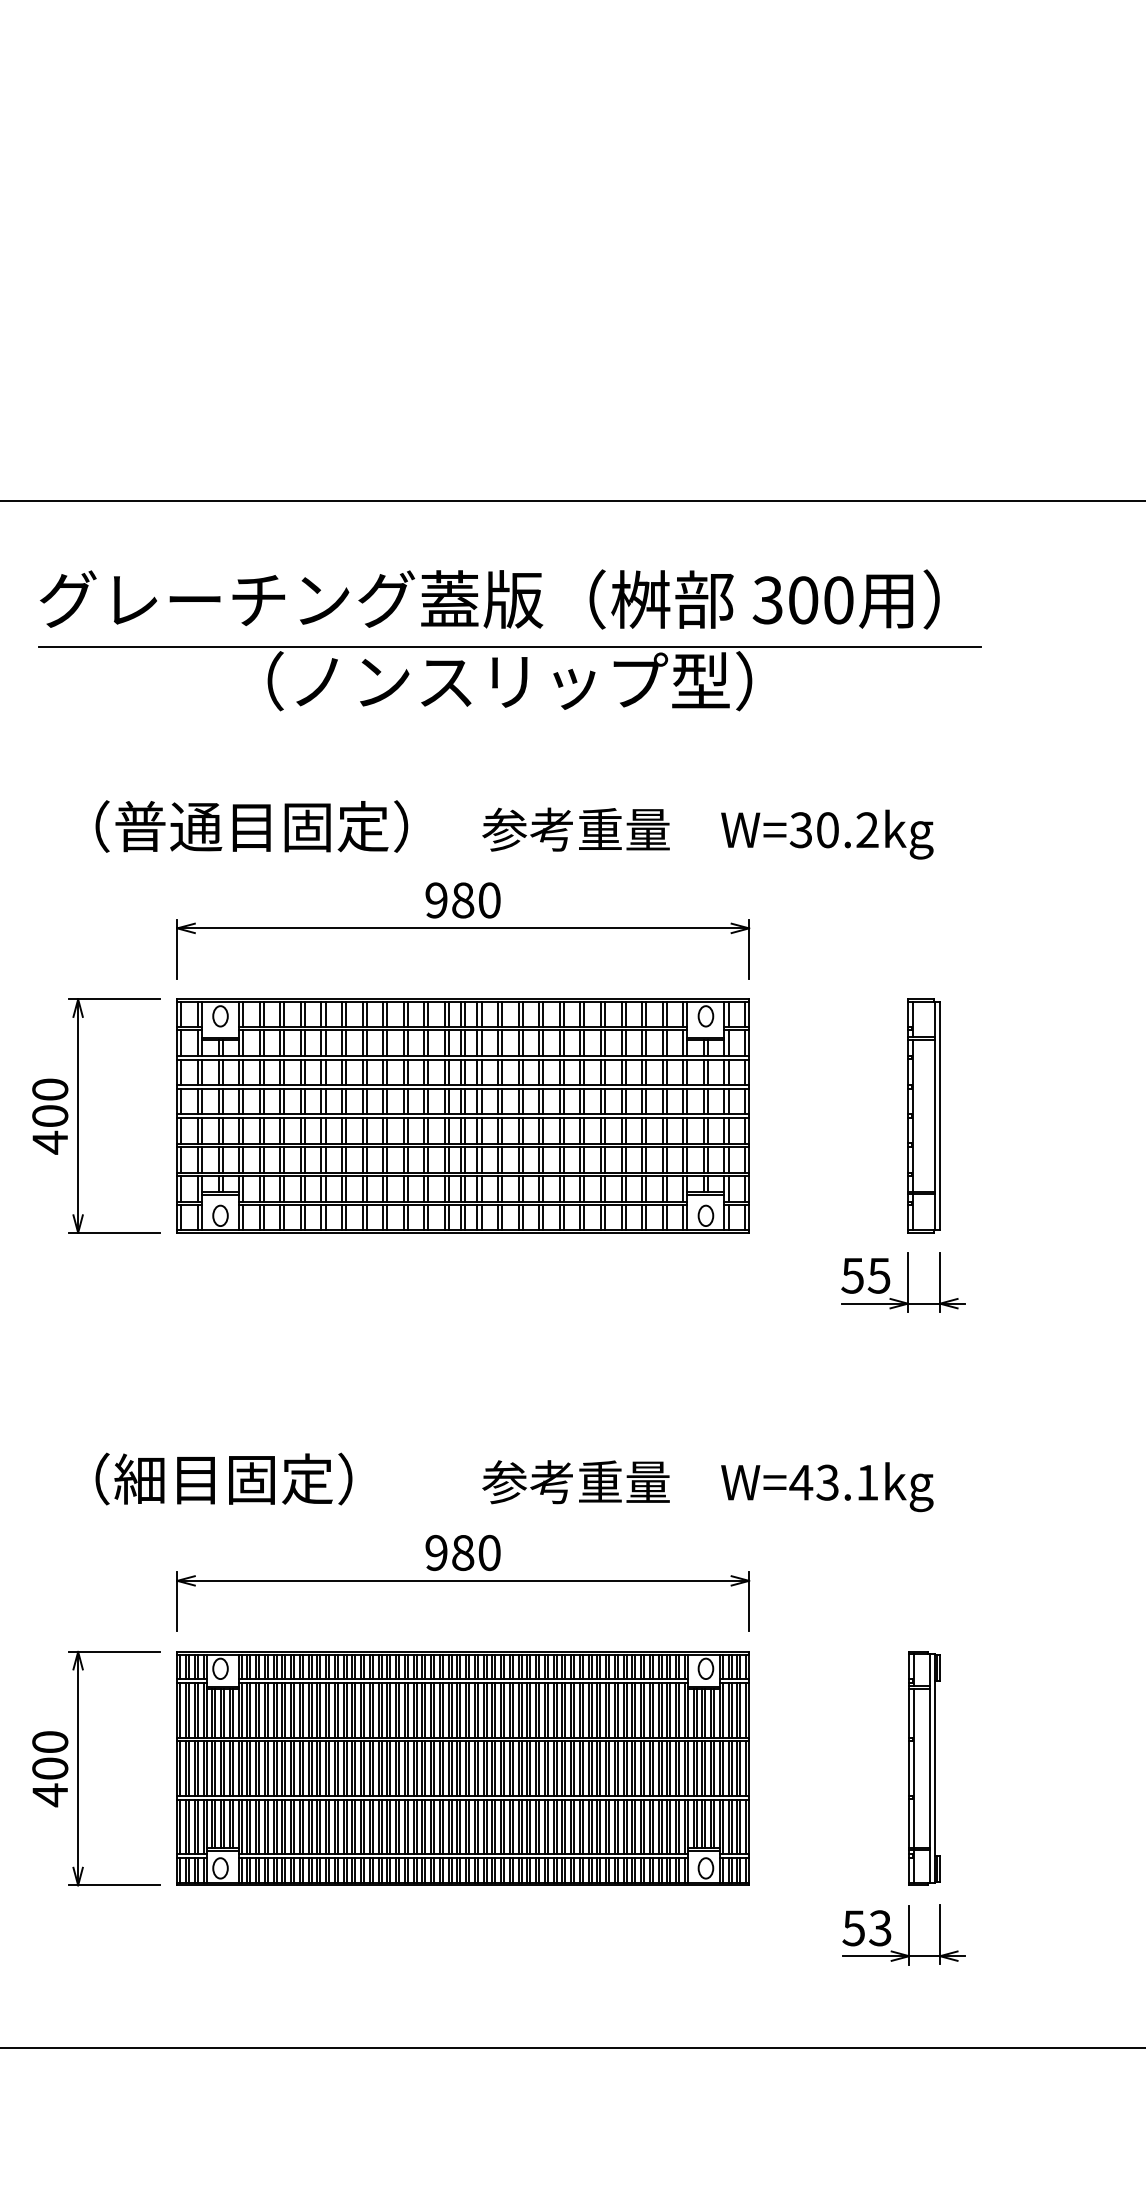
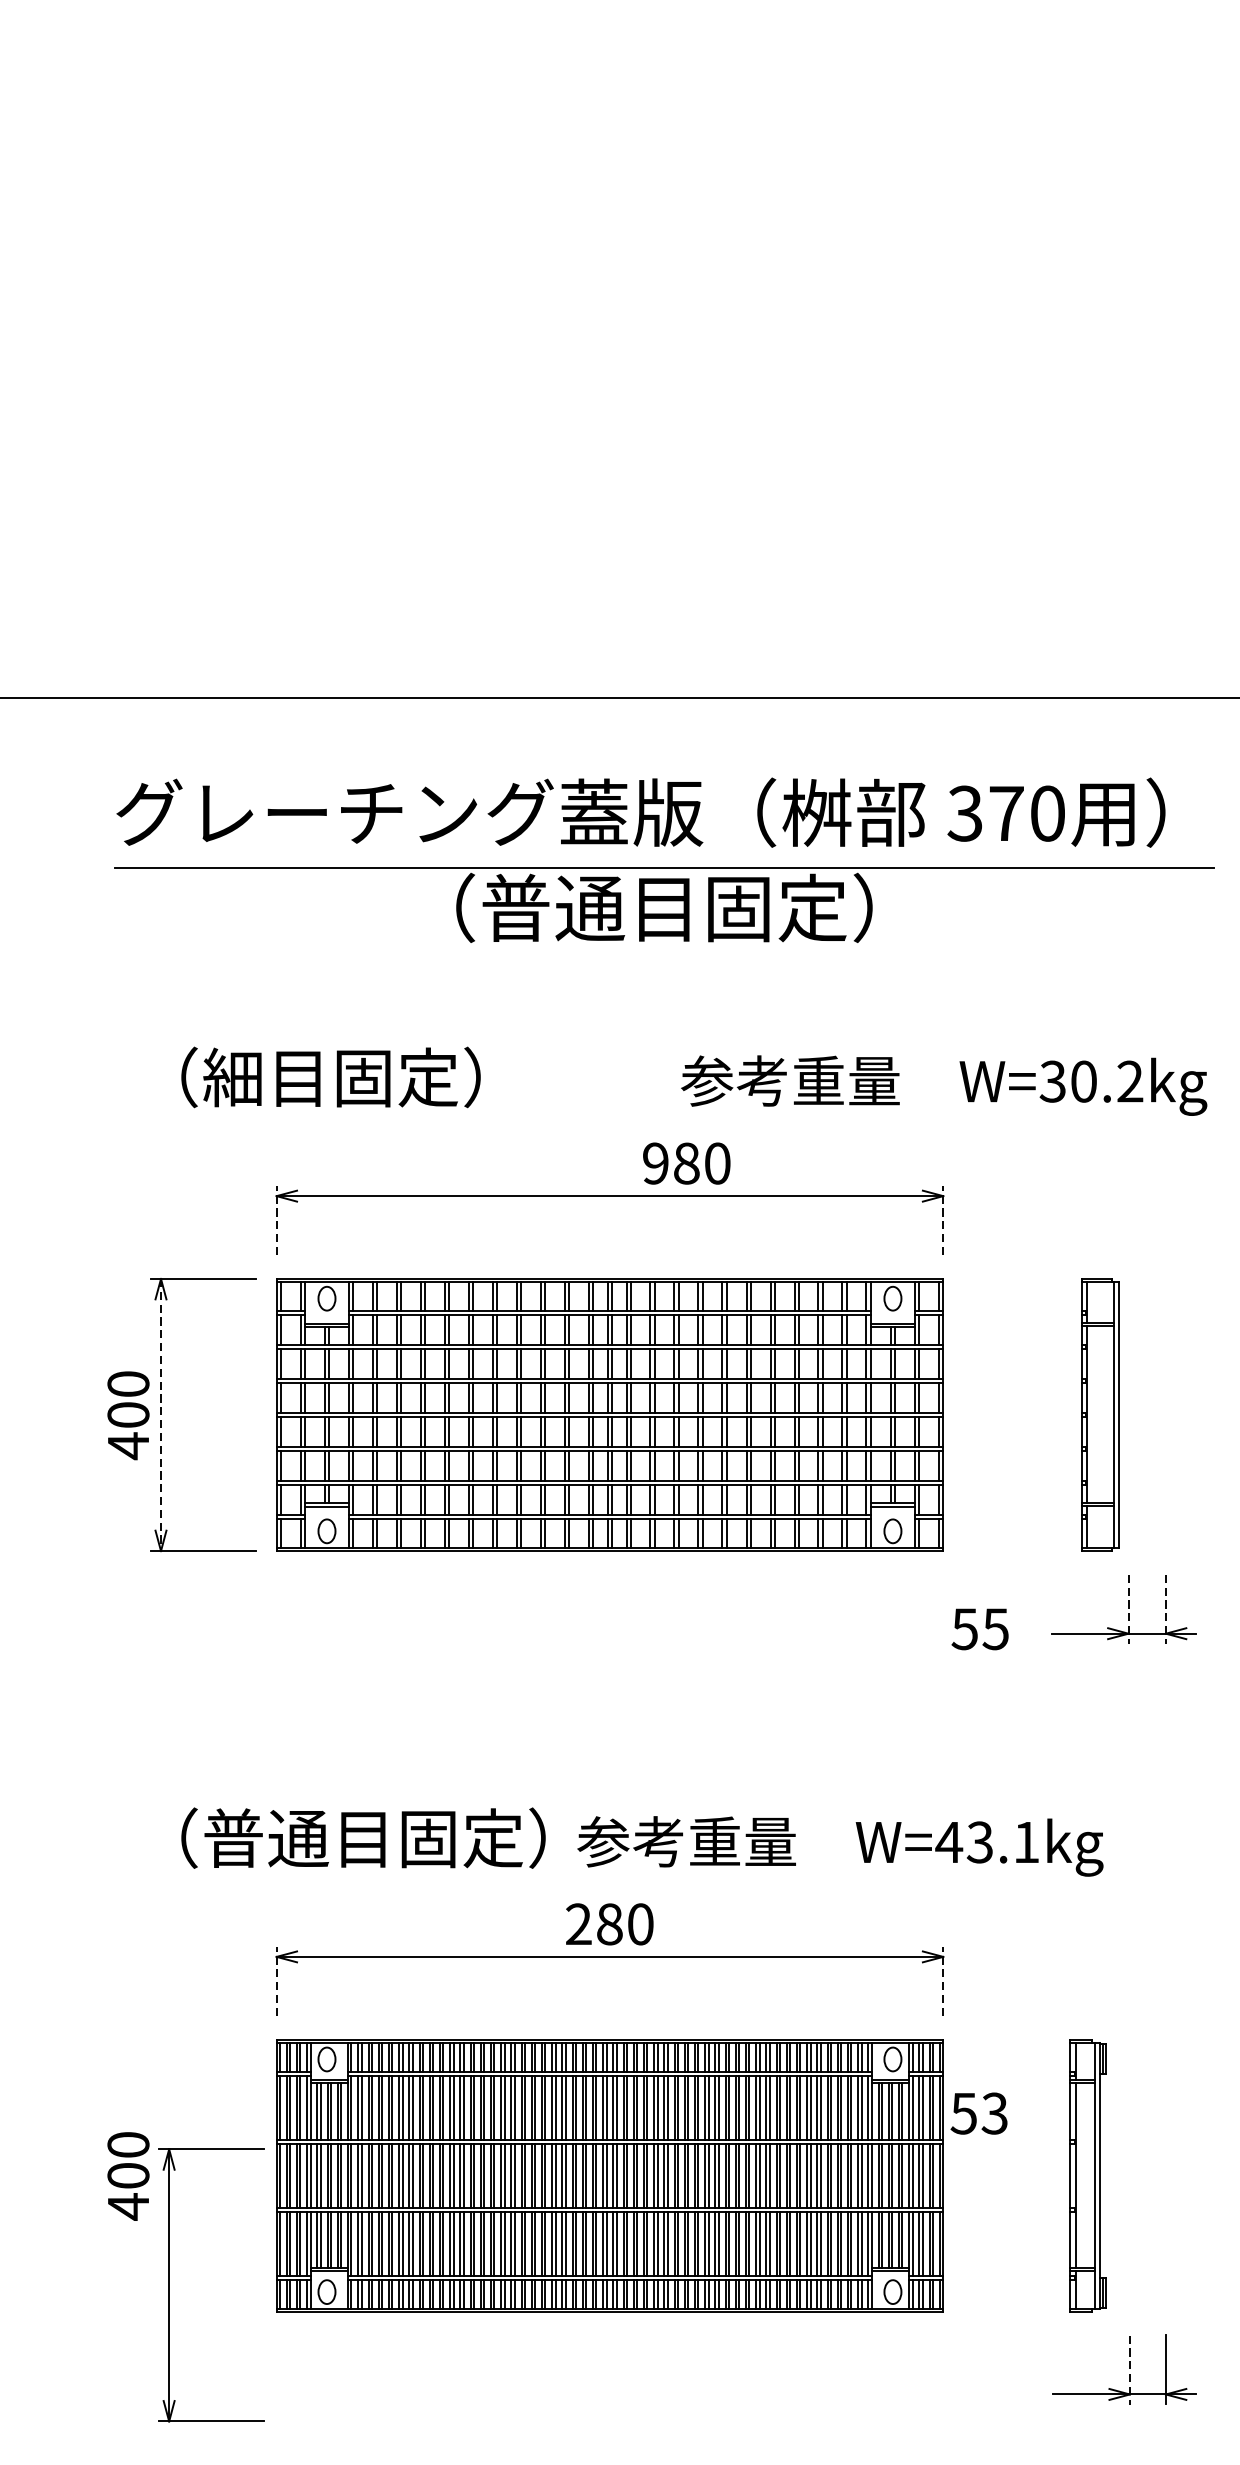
text: (803, 600) -> (1006, 813), 300 -> 370
text: (509, 681) -> (663, 908), （ノンスリップ型） -> （普通目固定）
text: (261, 826) -> (374, 1077), （普通目固定） -> （細目固定）
text: (707, 833) -> (943, 1085), moved
text: (462, 900) -> (686, 1163), moved
line: (177, 949) -> (276, 1220), solid -> dashed
line: (749, 949) -> (943, 1220), solid -> dashed
part: (923, 1115) -> (1099, 1414), moved
line: (78, 1116) -> (161, 1415), solid -> dashed
text: (865, 1275) -> (979, 1628), moved
line: (908, 1282) -> (1129, 1609), solid -> dashed
line: (940, 1282) -> (1166, 1609), solid -> dashed
text: (261, 1478) -> (374, 1837), （細目固定） -> （普通目固定）
text: (707, 1486) -> (839, 1846), moved
text: (436, 1553) -> (578, 1924), 980 -> 280
line: (177, 1601) -> (276, 1980), solid -> dashed
line: (749, 1601) -> (943, 1980), solid -> dashed
part: (78, 1768) -> (169, 2285), moved
part: (924, 1768) -> (1088, 2175), moved
text: (866, 1928) -> (978, 2113), moved
line: (909, 1935) -> (1130, 2370), solid -> dashed

